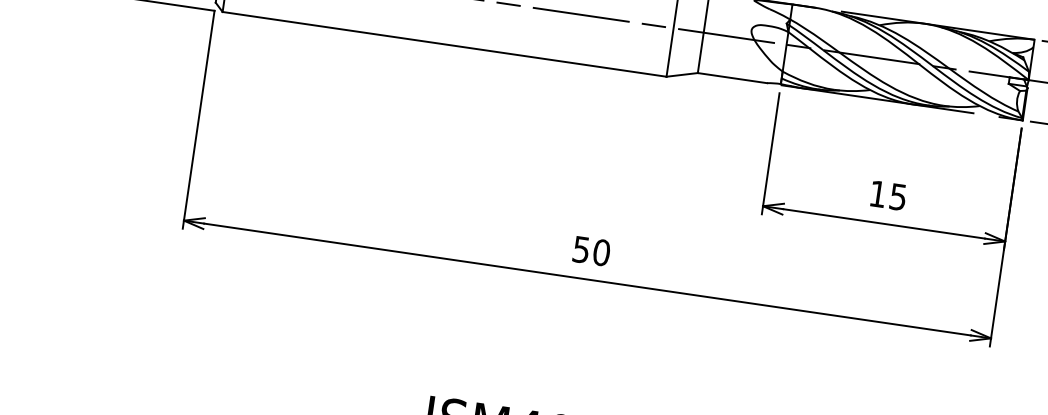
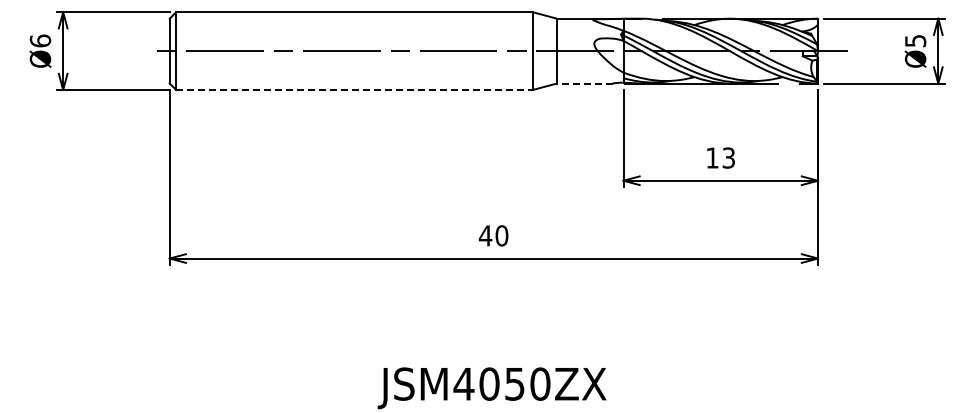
line: (444, 44) -> (354, 90), solid -> dashed
line: (732, 78) -> (584, 83), solid -> dashed
text: (897, 196) -> (728, 157), 15 -> 13
text: (581, 249) -> (485, 235), 50 -> 40

